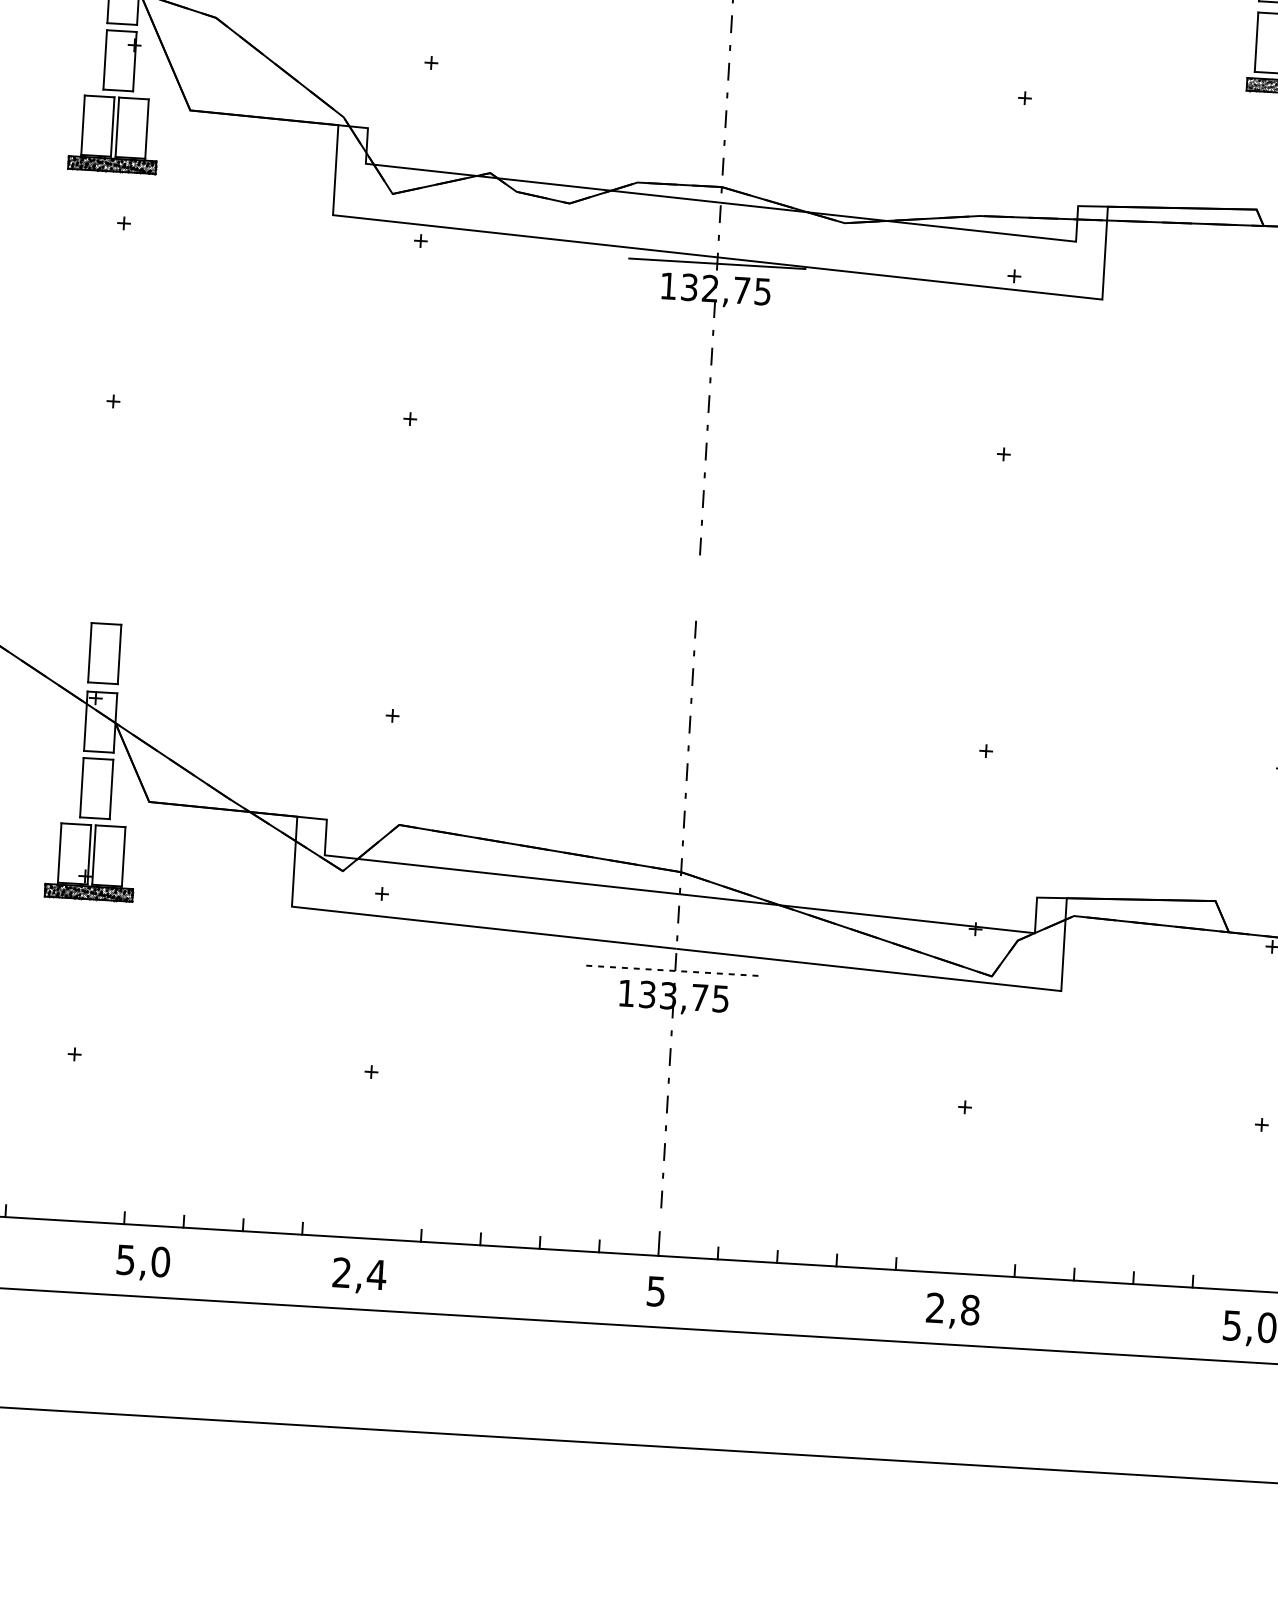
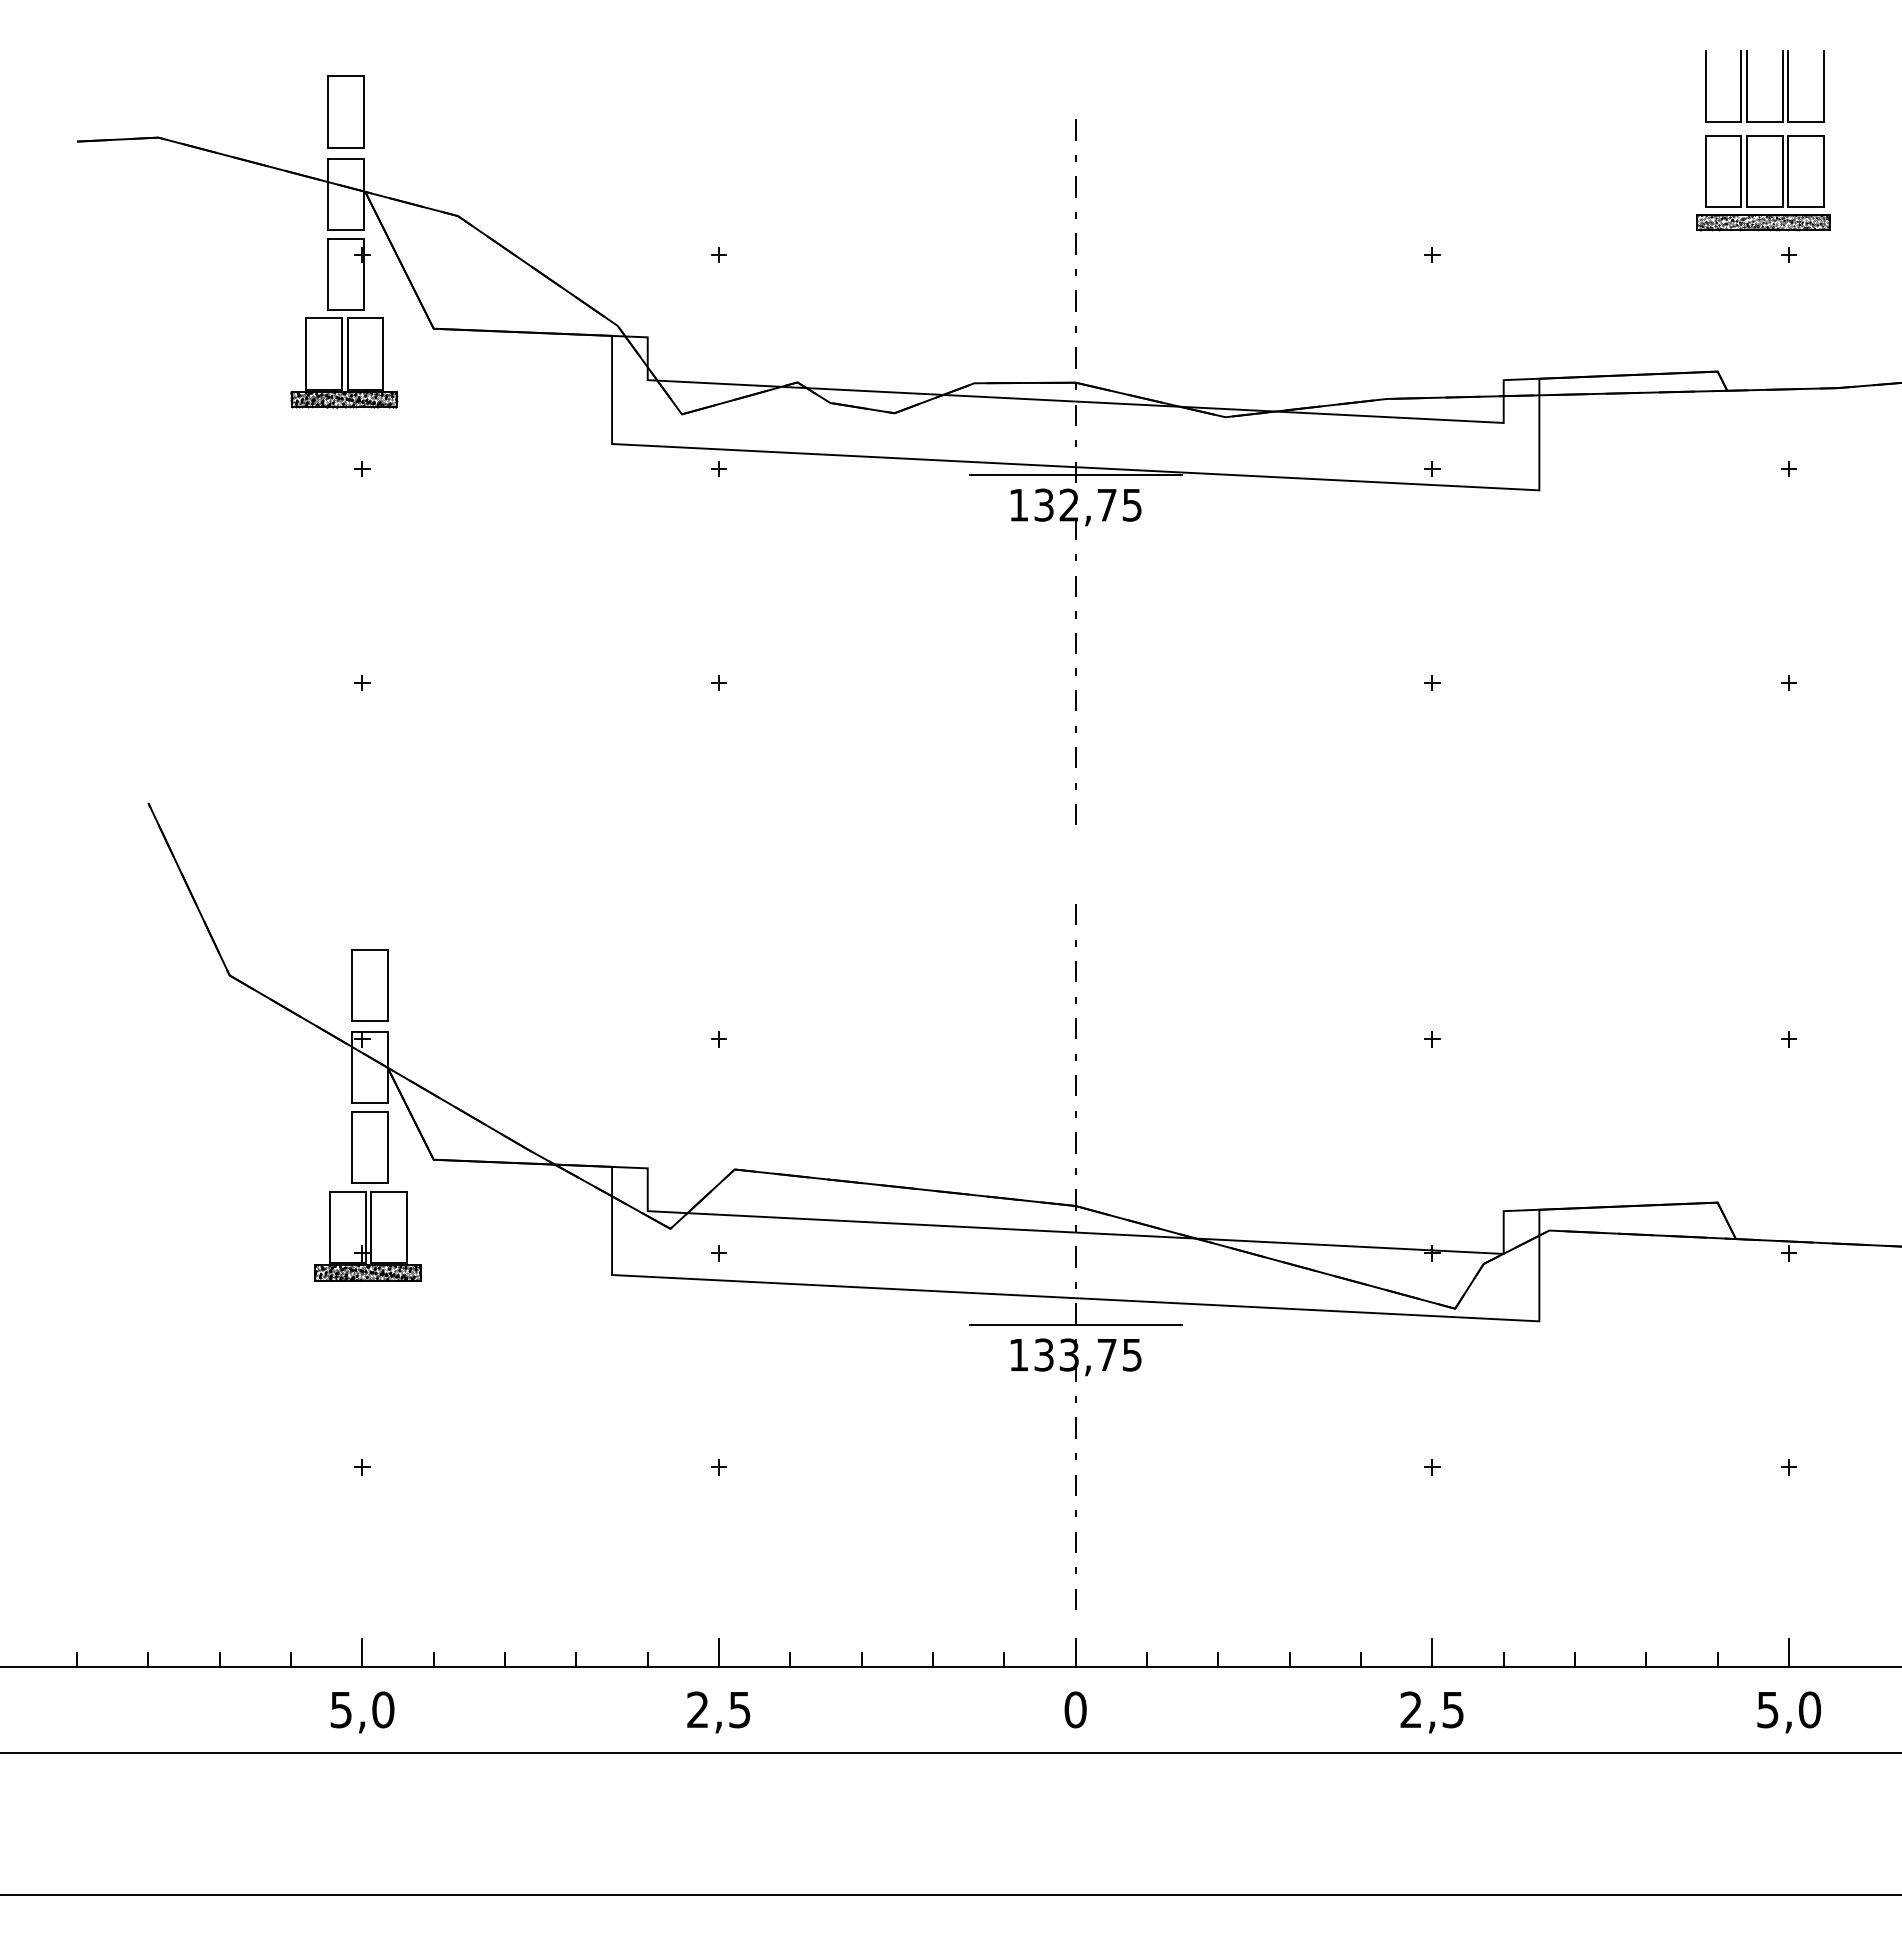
line: (675, 970) -> (1075, 1324), dashed -> solid
line: (65, 1208) -> (362, 1652), added
line: (362, 1226) -> (719, 1652), added
line: (956, 1261) -> (1432, 1652), added
text: (143, 1263) -> (362, 1712), moved
text: (376, 1275) -> (739, 1710), 2,4 -> 2,5
line: (1253, 1279) -> (1789, 1652), added
text: (656, 1291) -> (1075, 1709), 5 -> 0
text: (970, 1309) -> (1453, 1709), 2,8 -> 2,5

